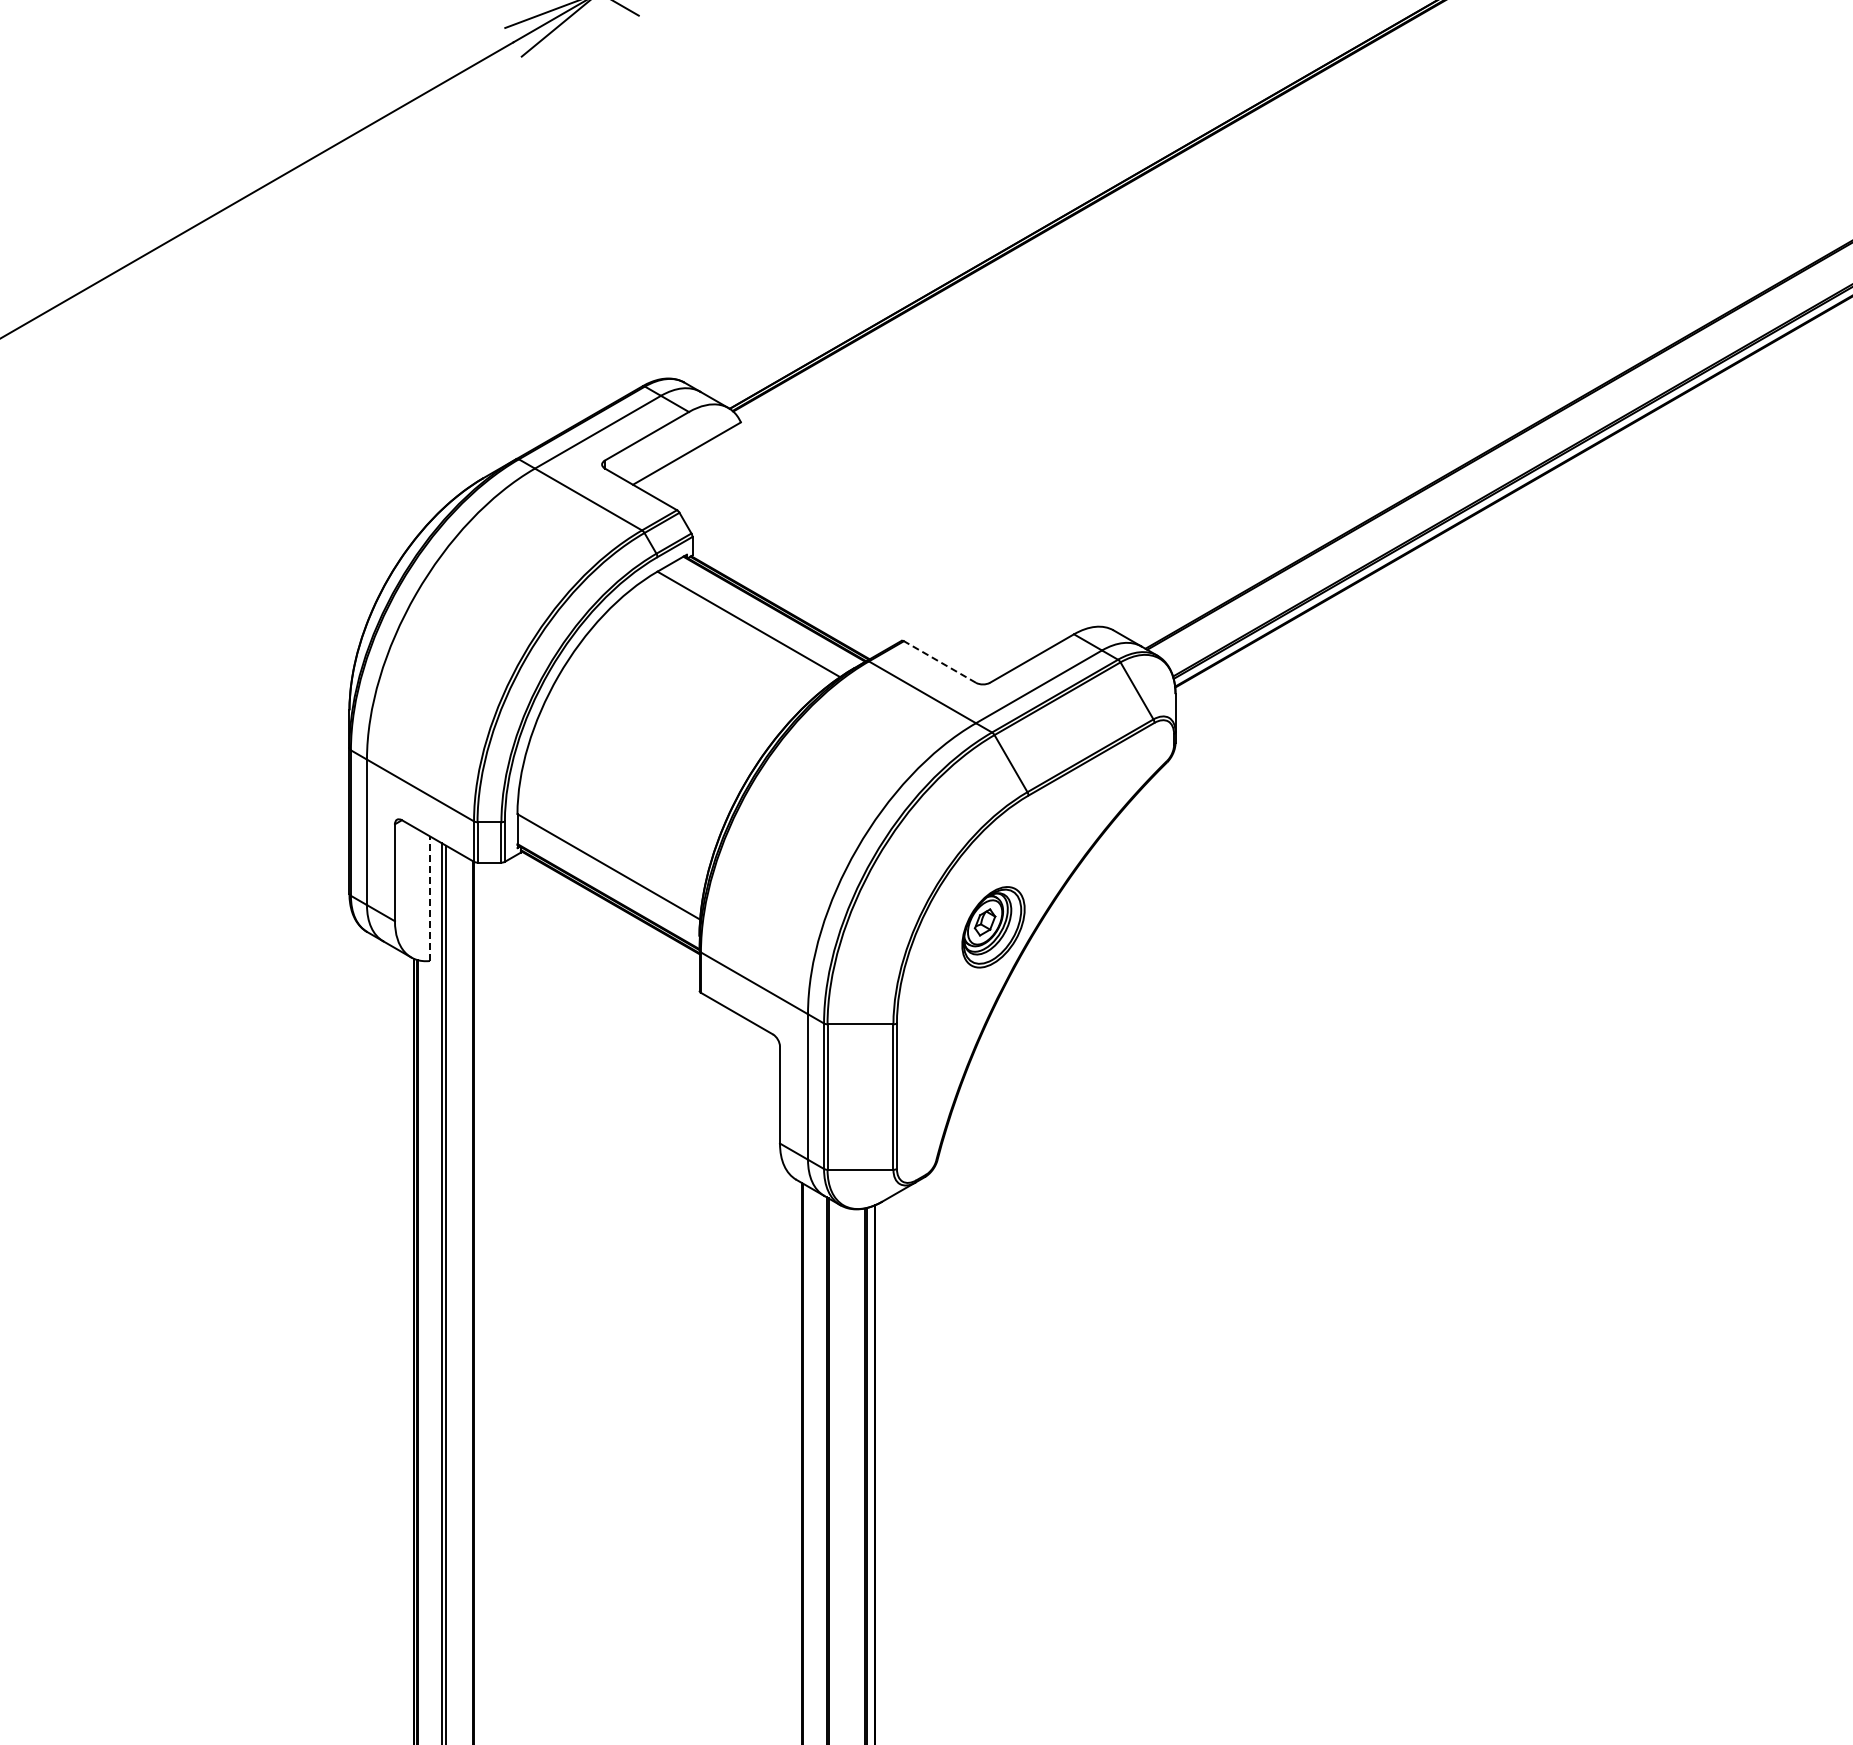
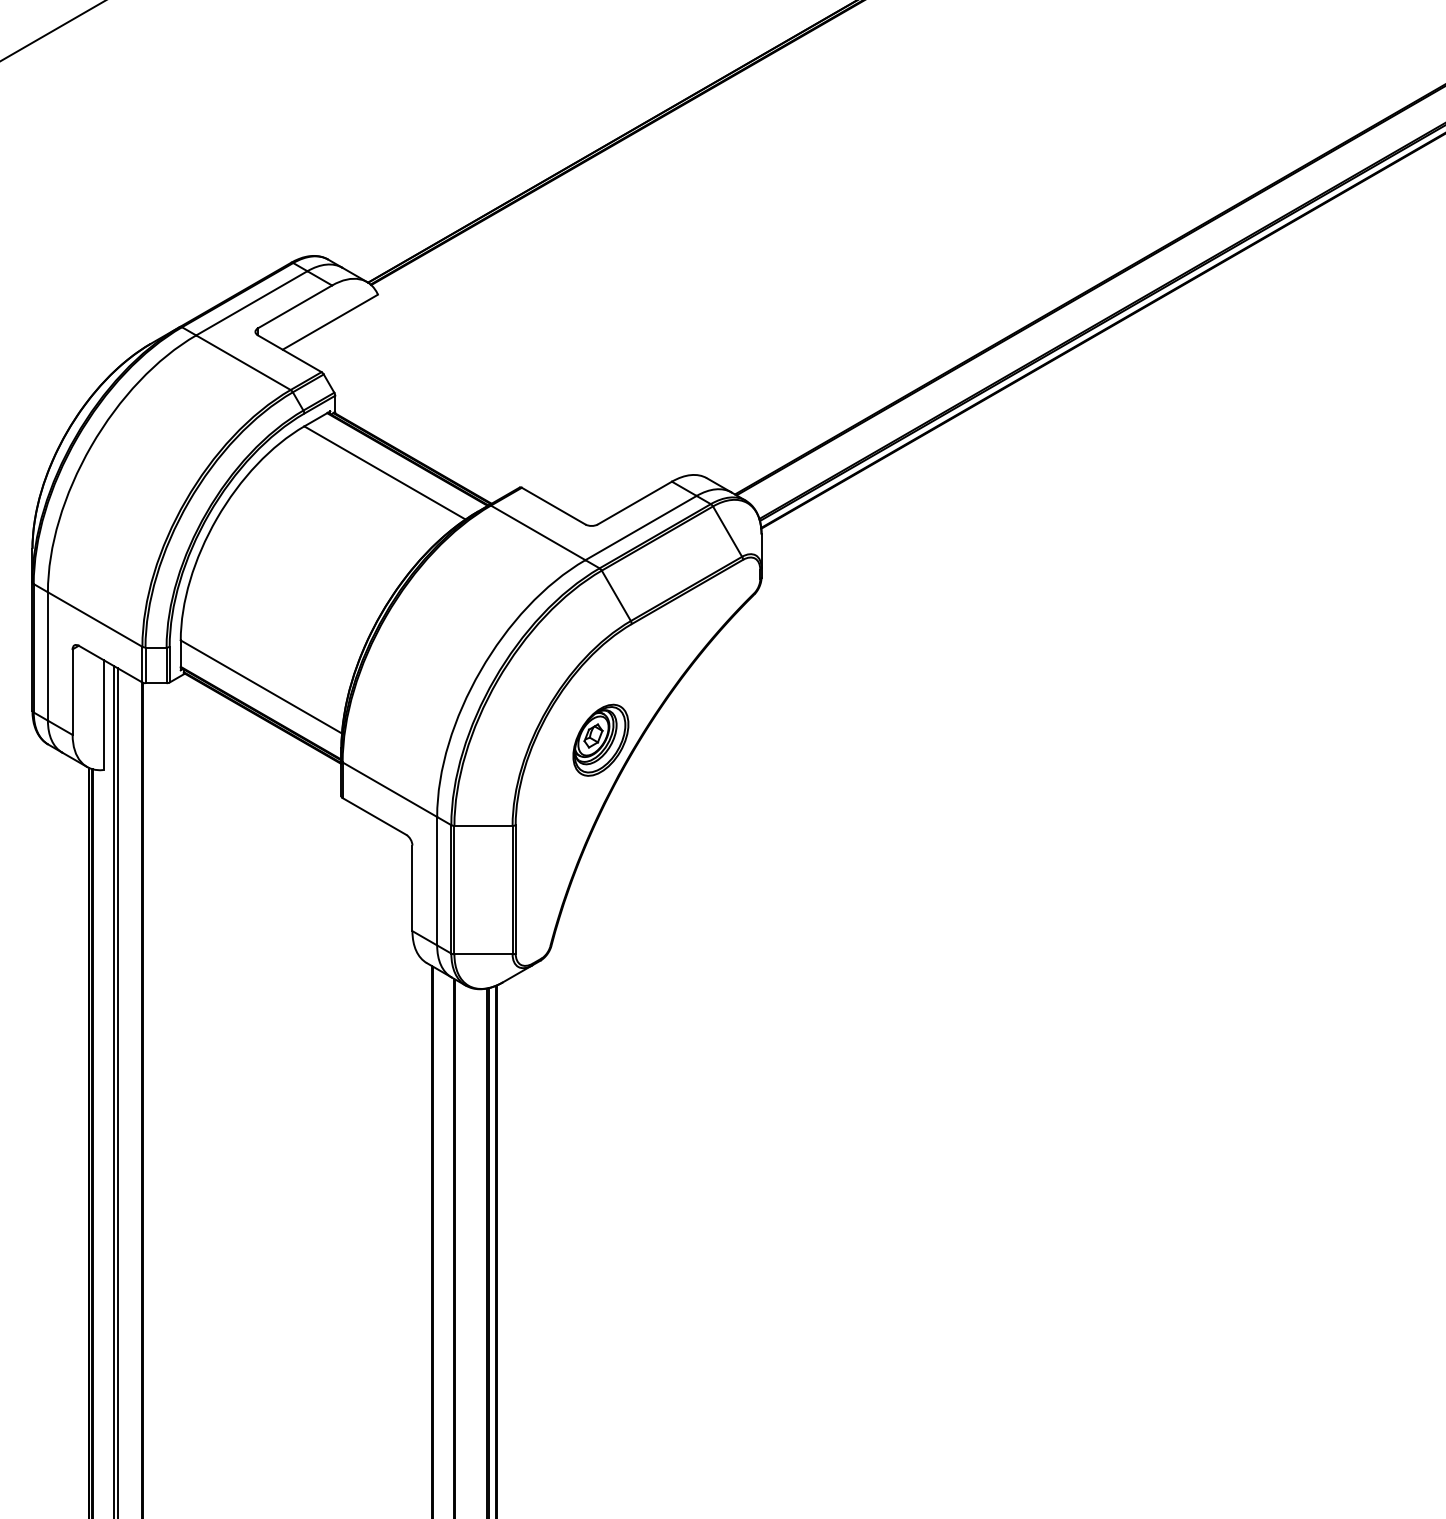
line: (939, 662) -> (553, 506), dashed -> solid
line: (429, 898) -> (103, 714), dashed -> solid

